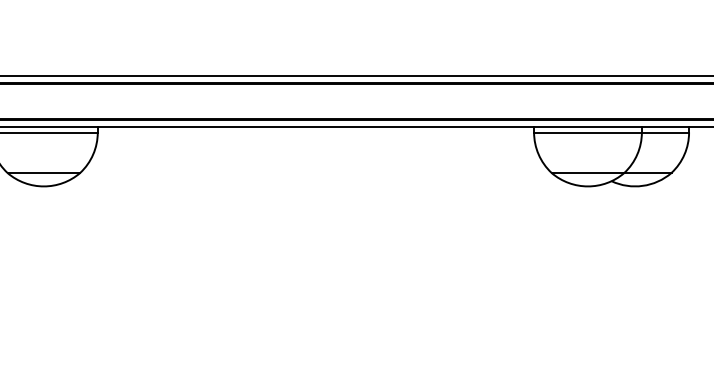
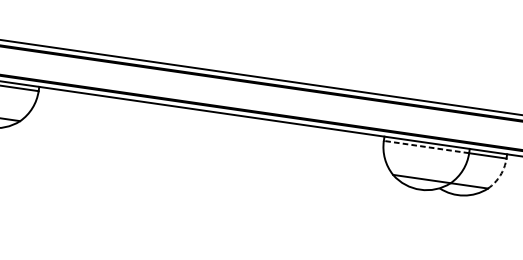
line: (587, 132) -> (426, 146), solid -> dashed
arc: (684, 154) -> (500, 175), solid -> dashed

